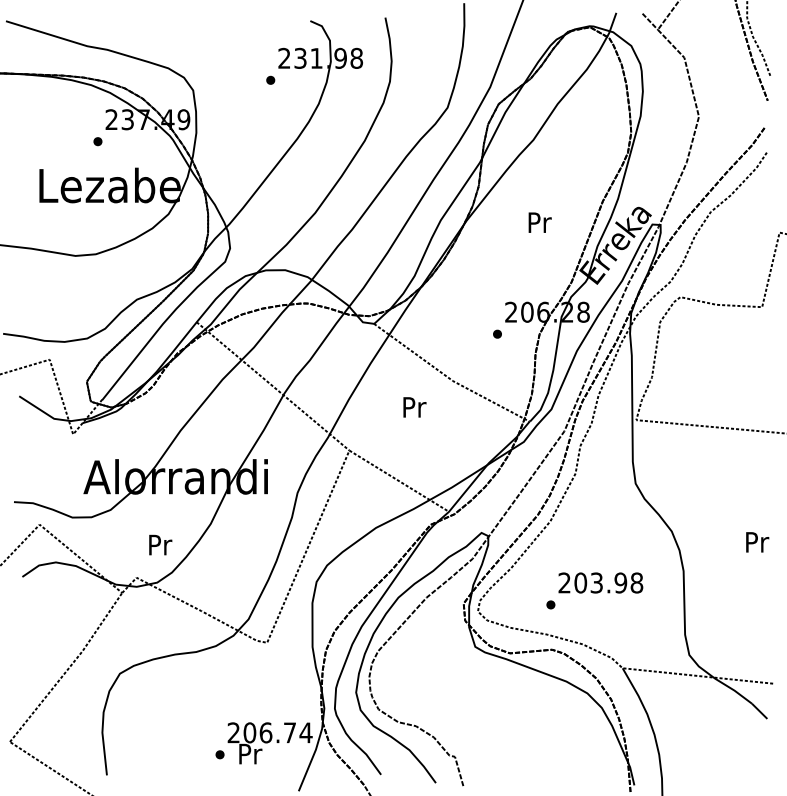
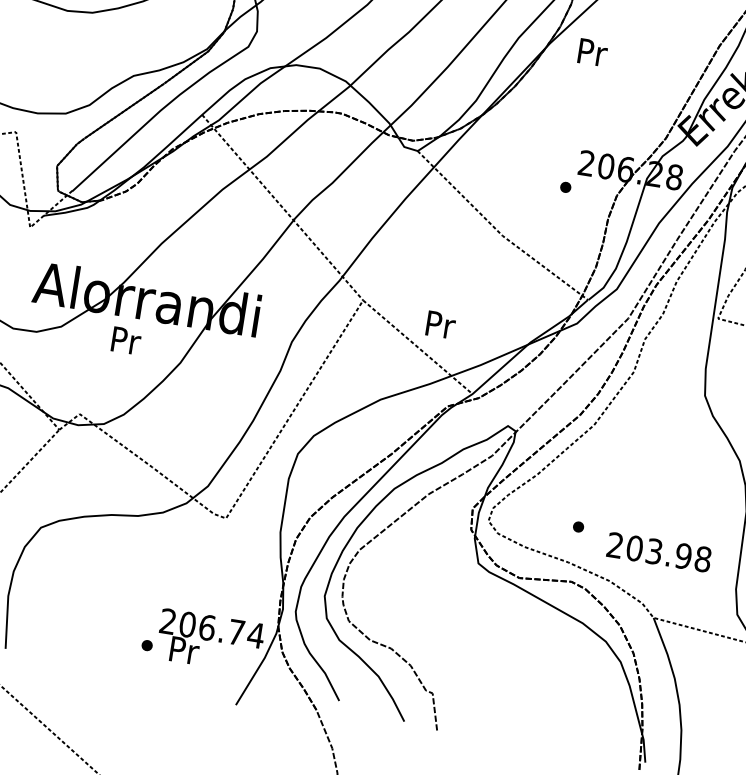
text: (539, 222) -> (592, 52), moved
text: (414, 407) -> (440, 325), moved
text: (160, 544) -> (126, 340), moved
text: (600, 582) -> (658, 551), moved

